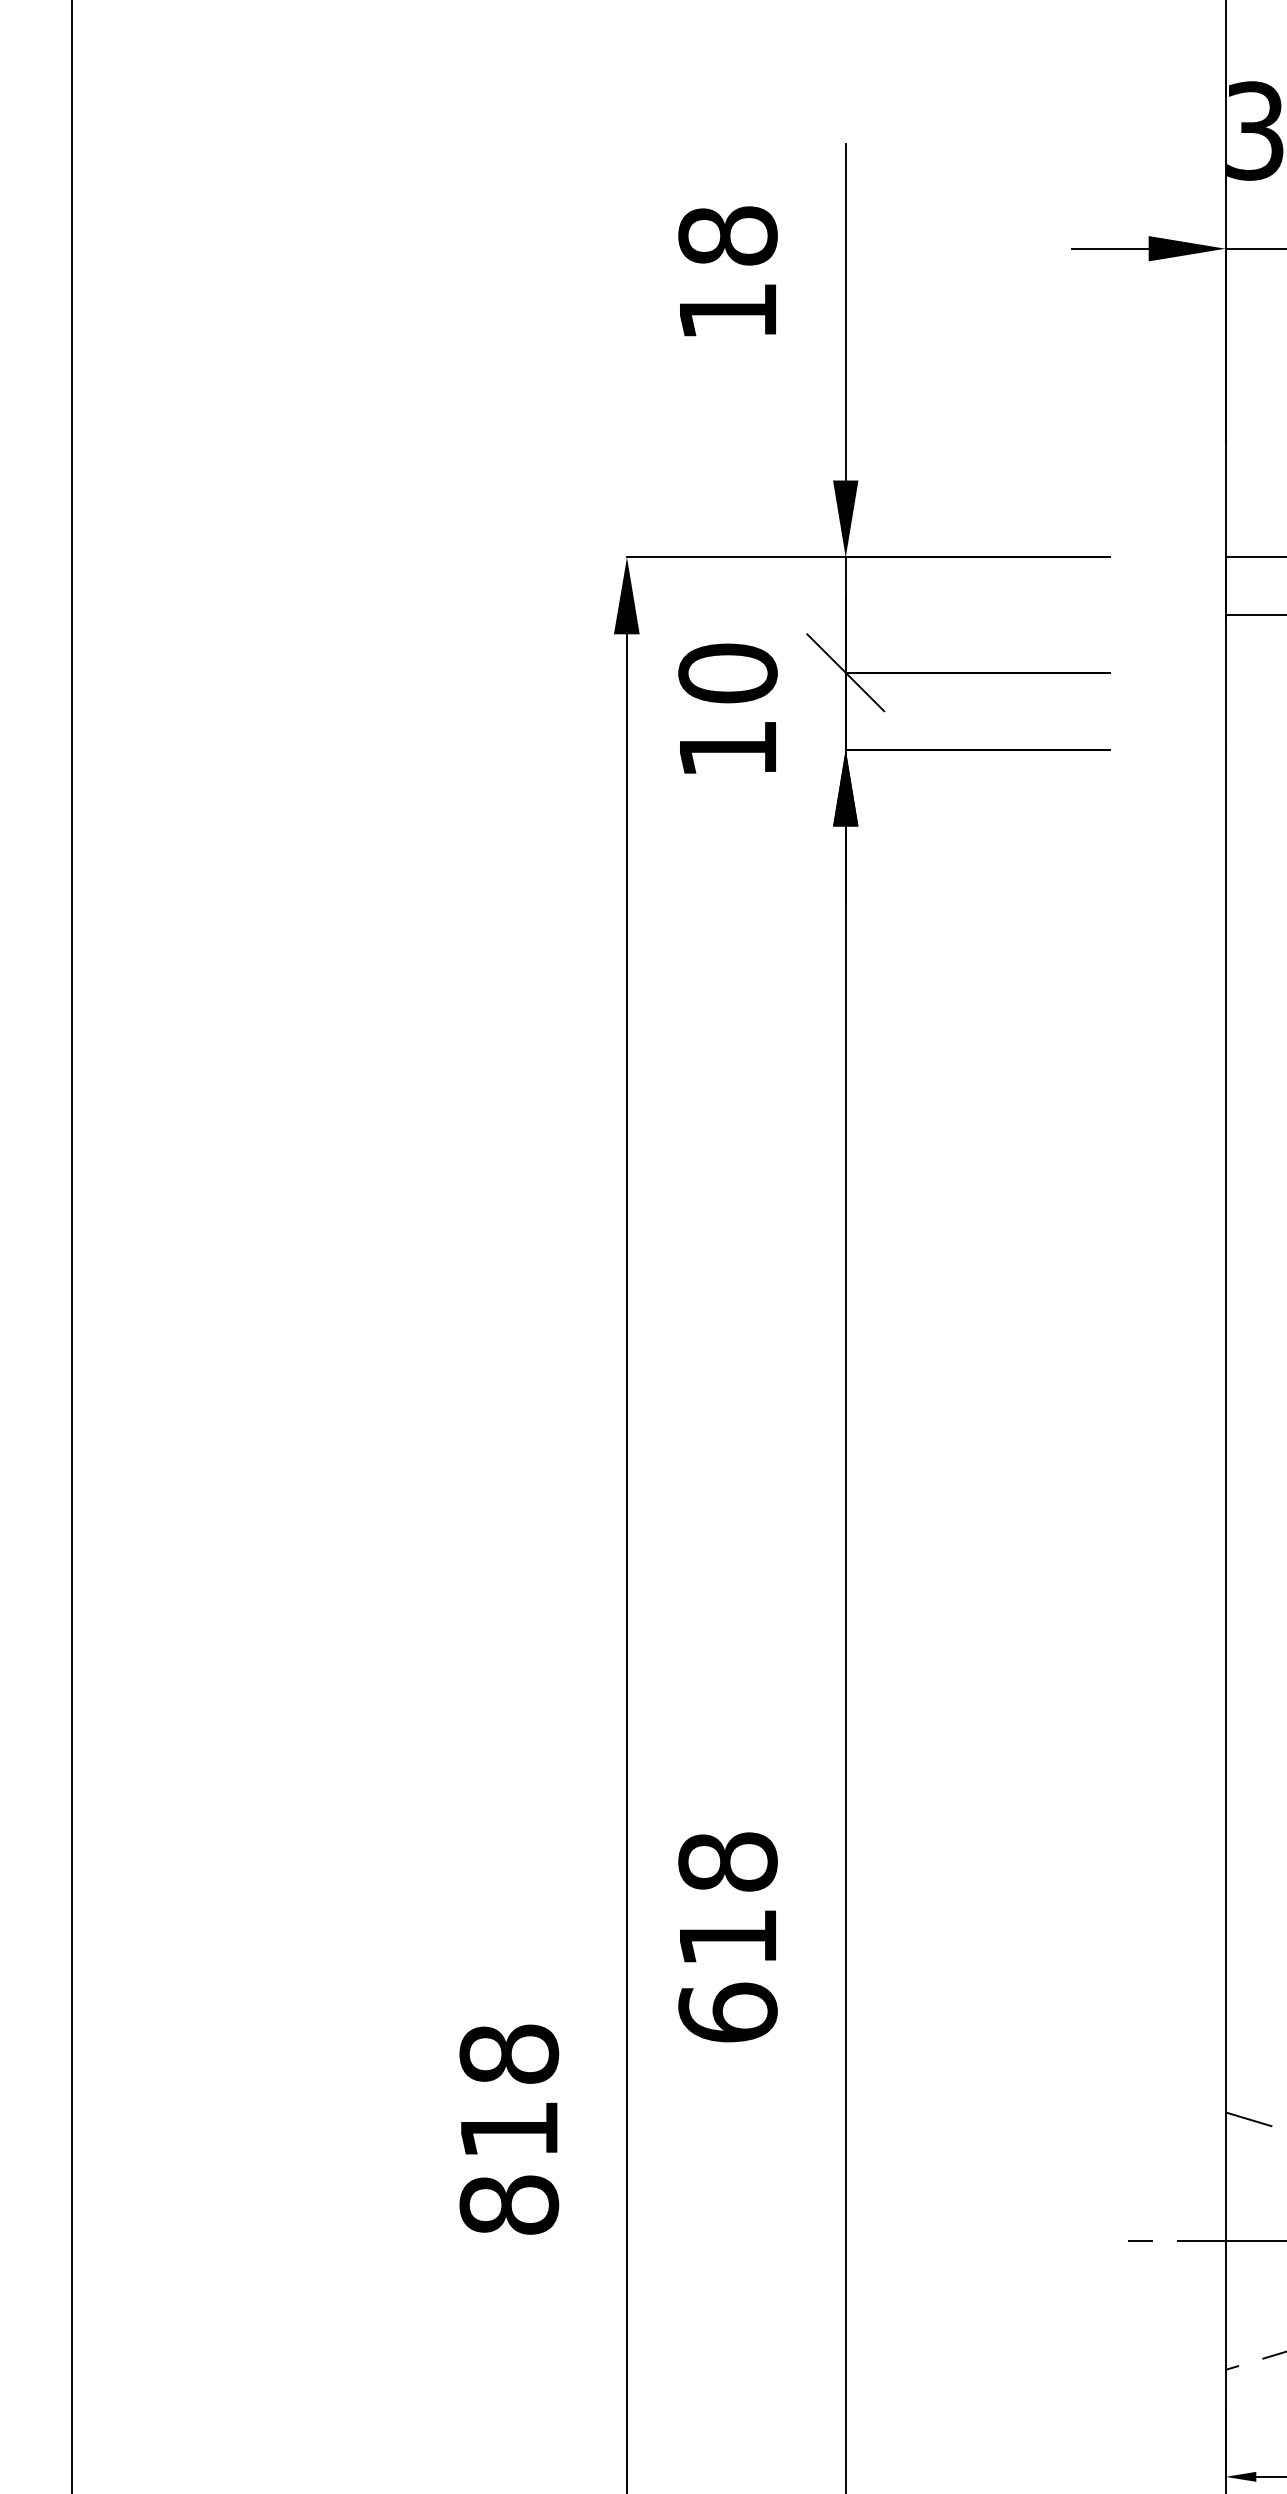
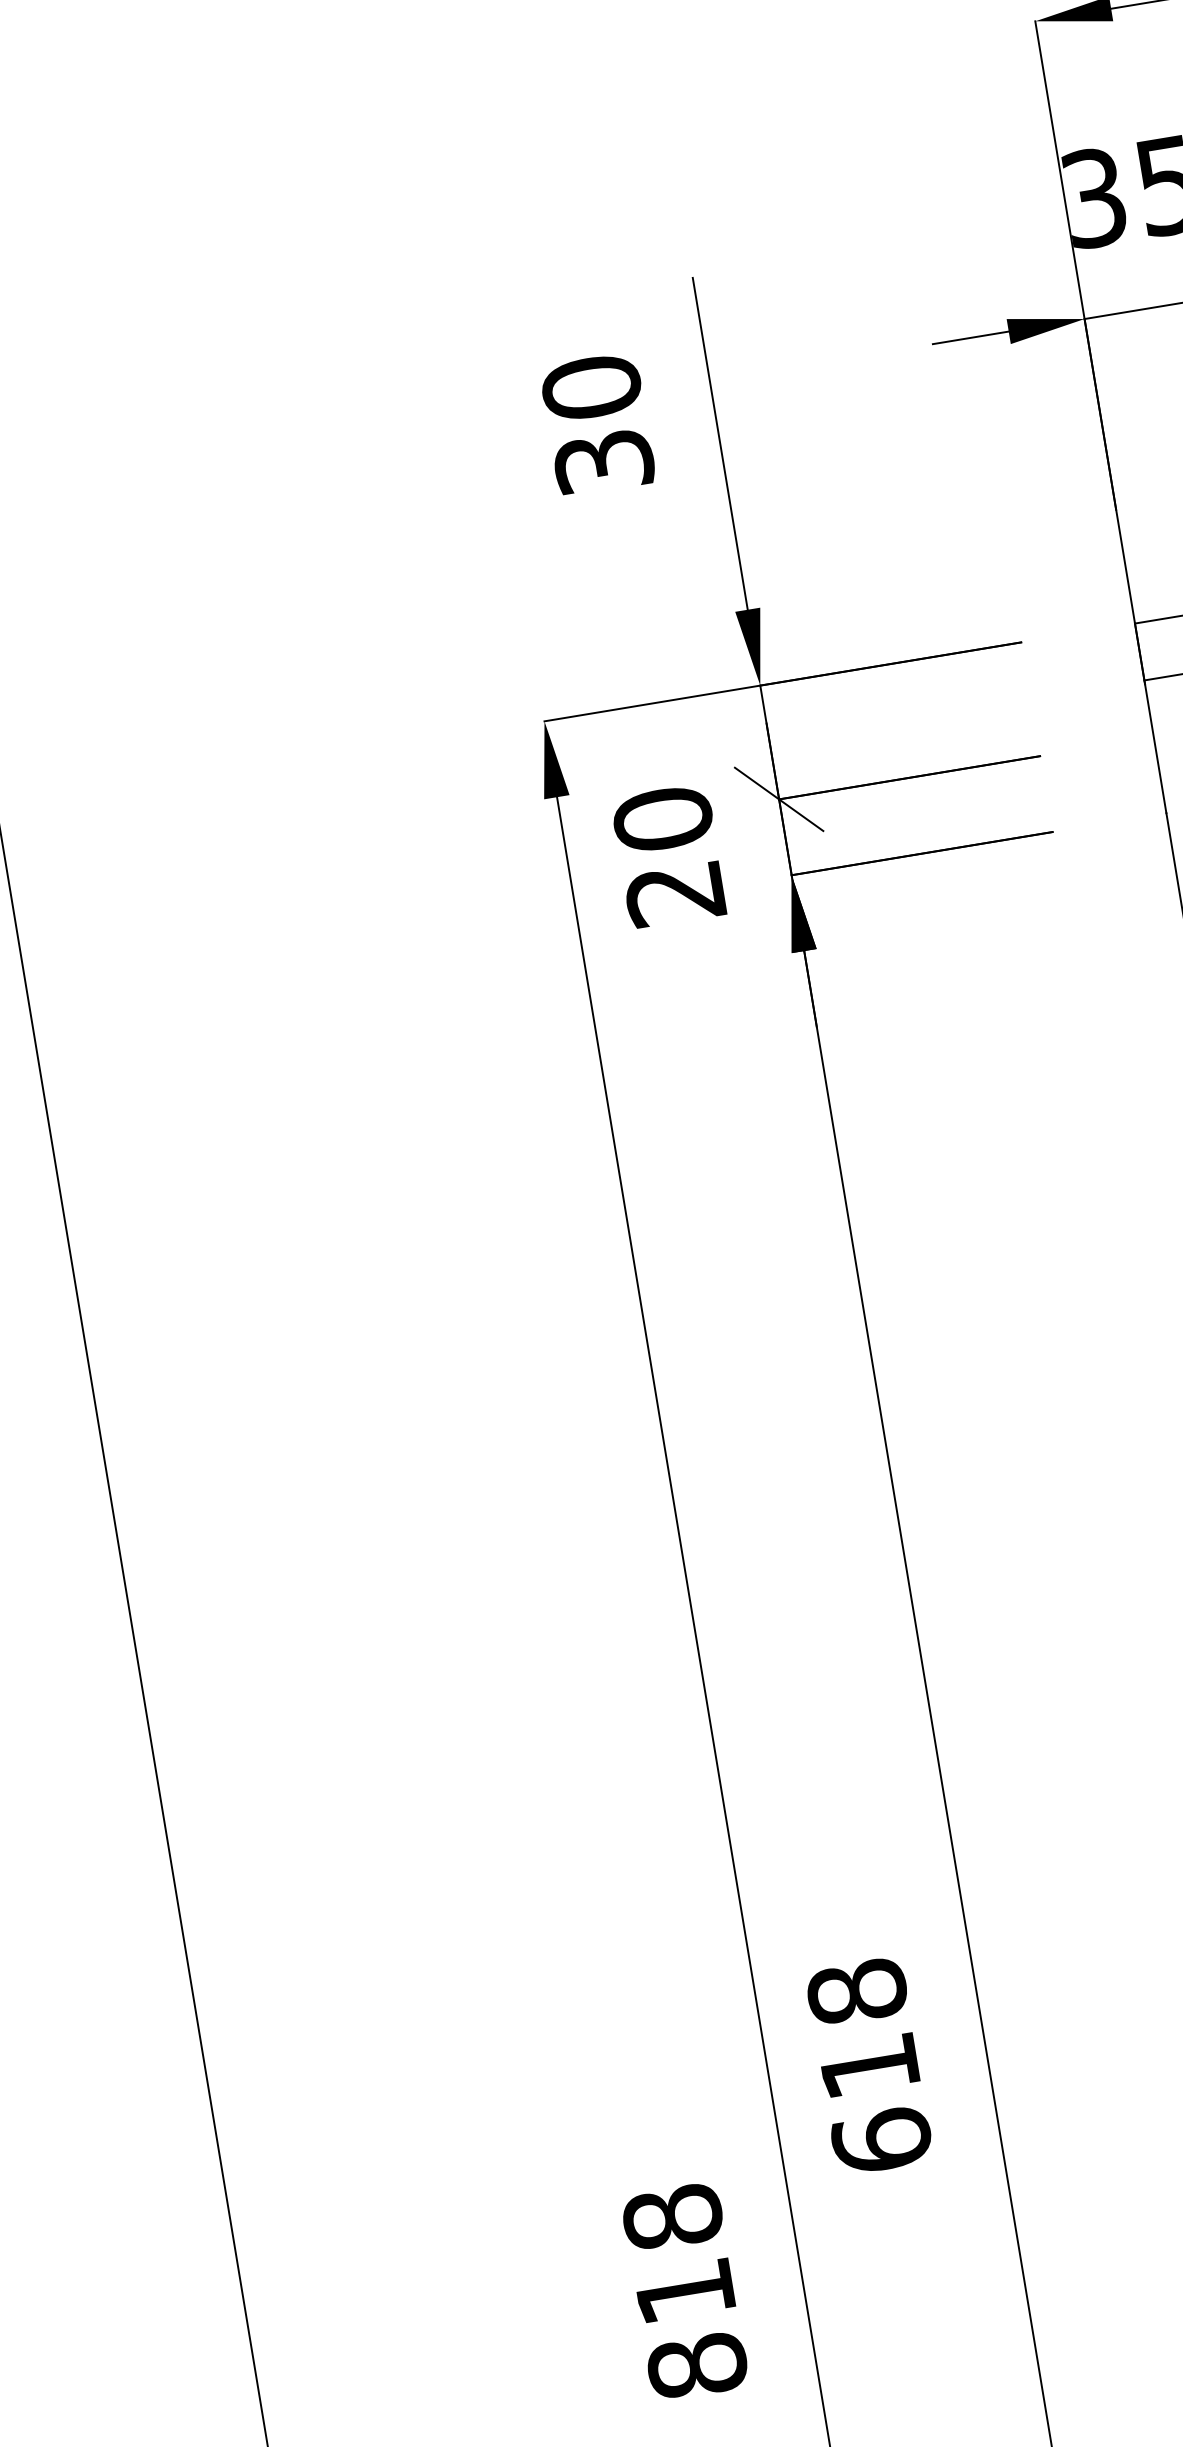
text: (727, 273) -> (597, 424), 18 -> 30
text: (726, 749) -> (674, 894), 10 -> 20

